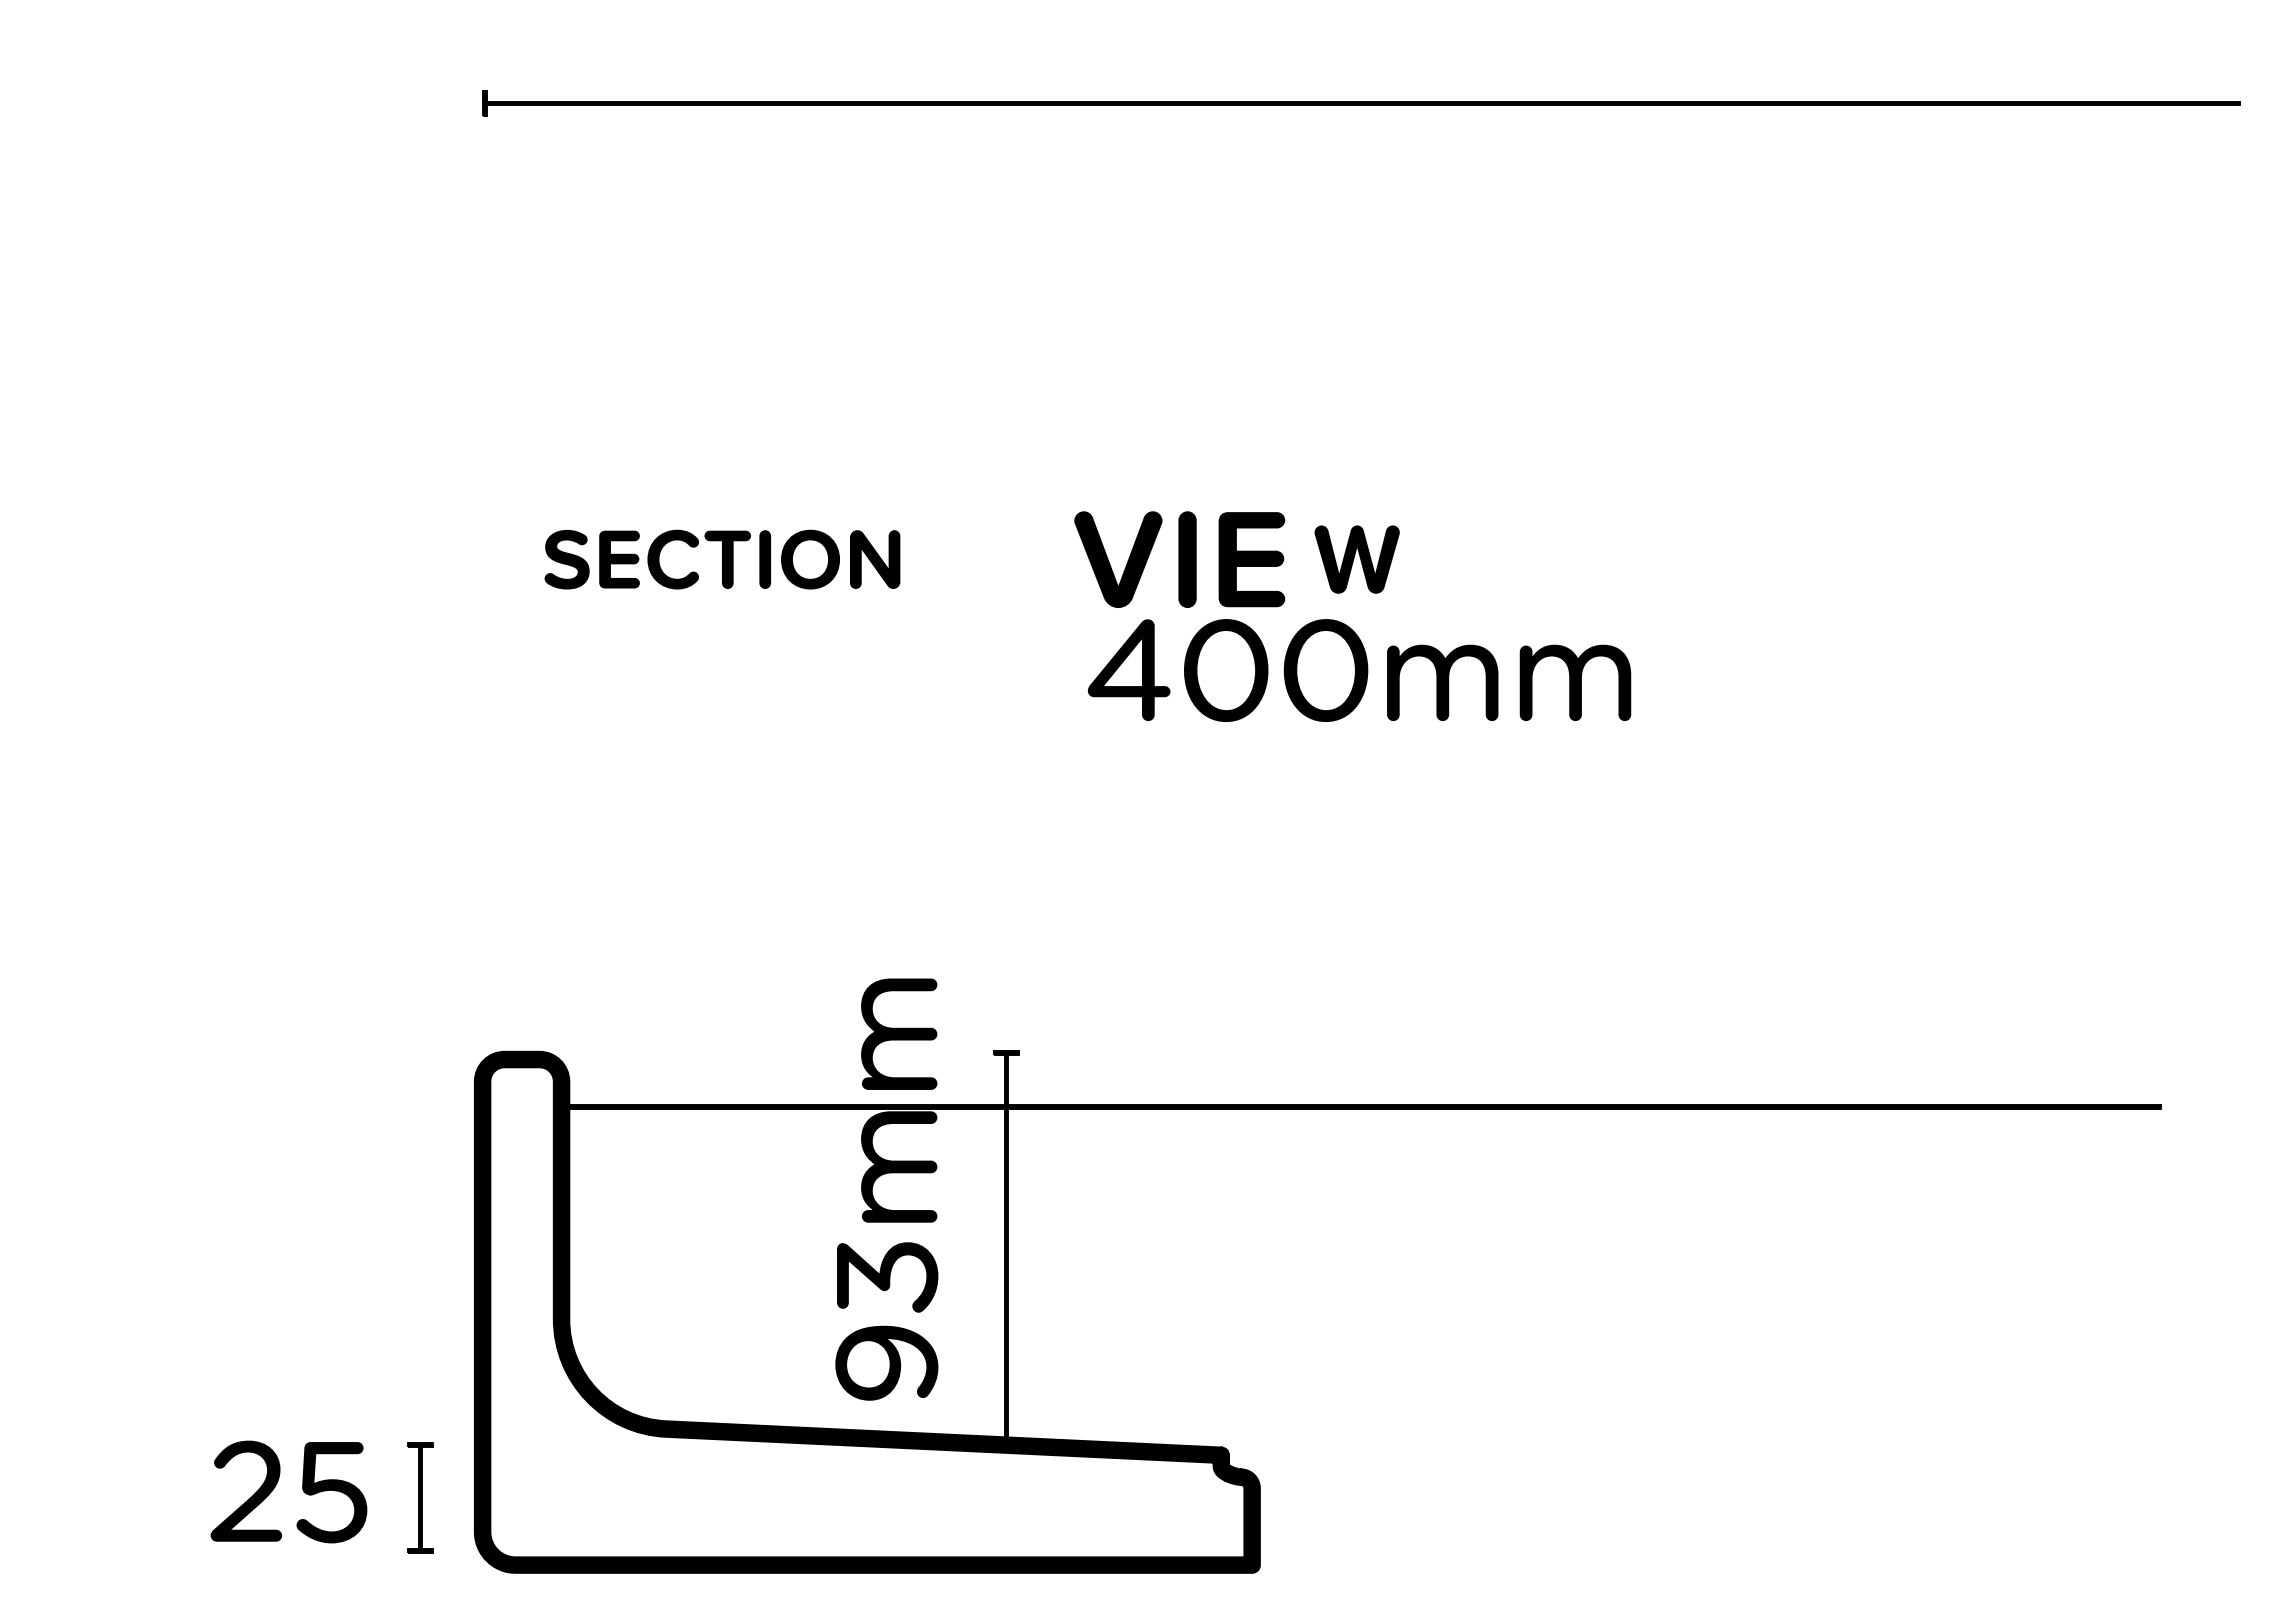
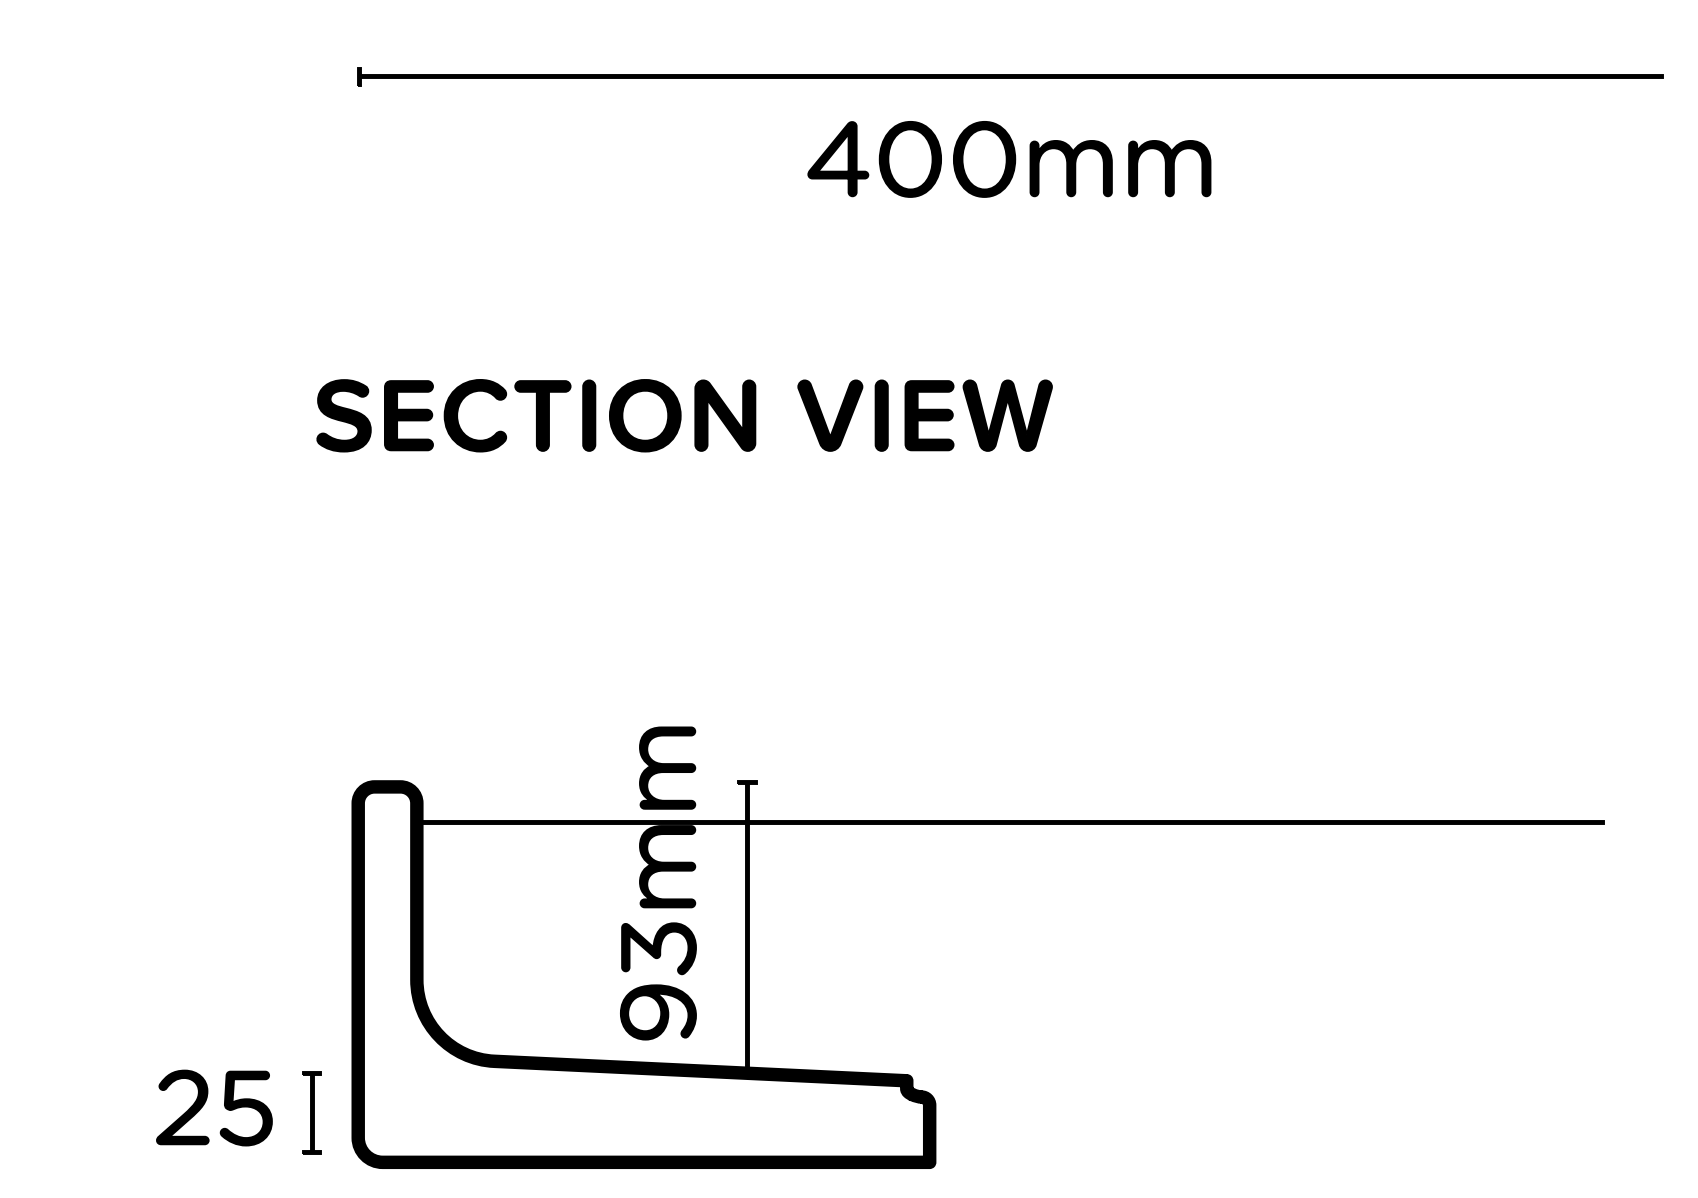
part: (722, 559) -> (536, 415), size x1.67
part: (1356, 559) -> (1007, 415), size x1.43
part: (1359, 670) -> (1009, 159), moved

